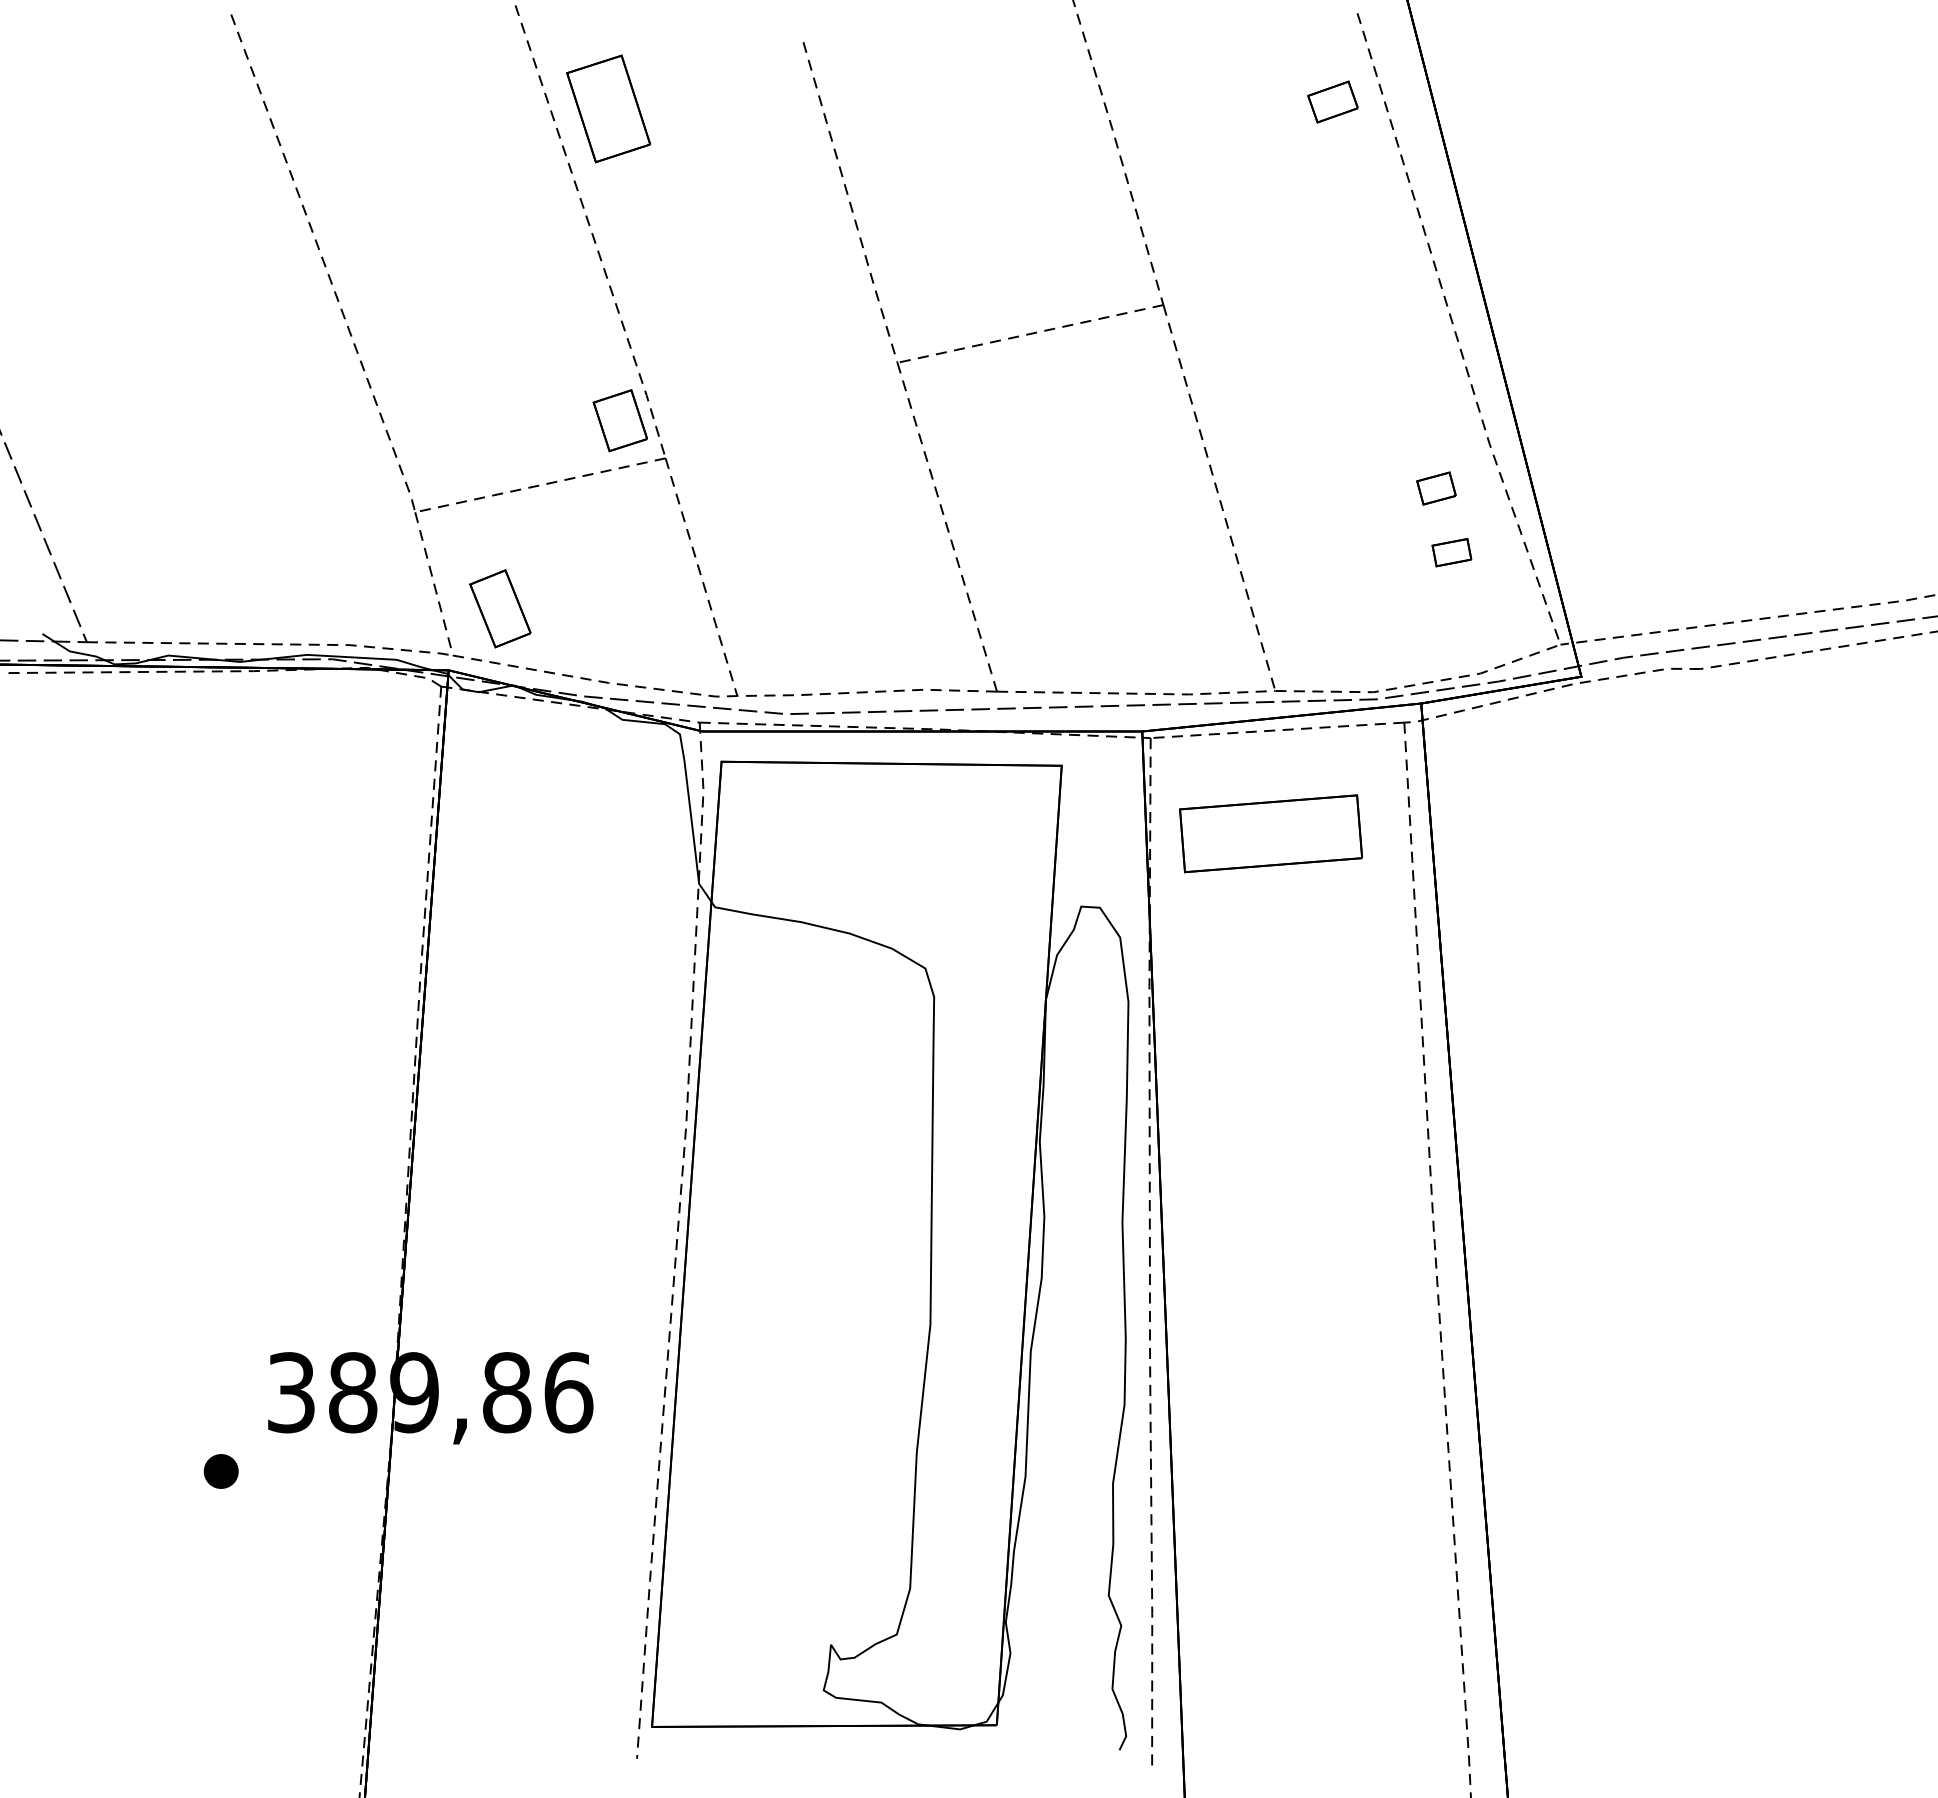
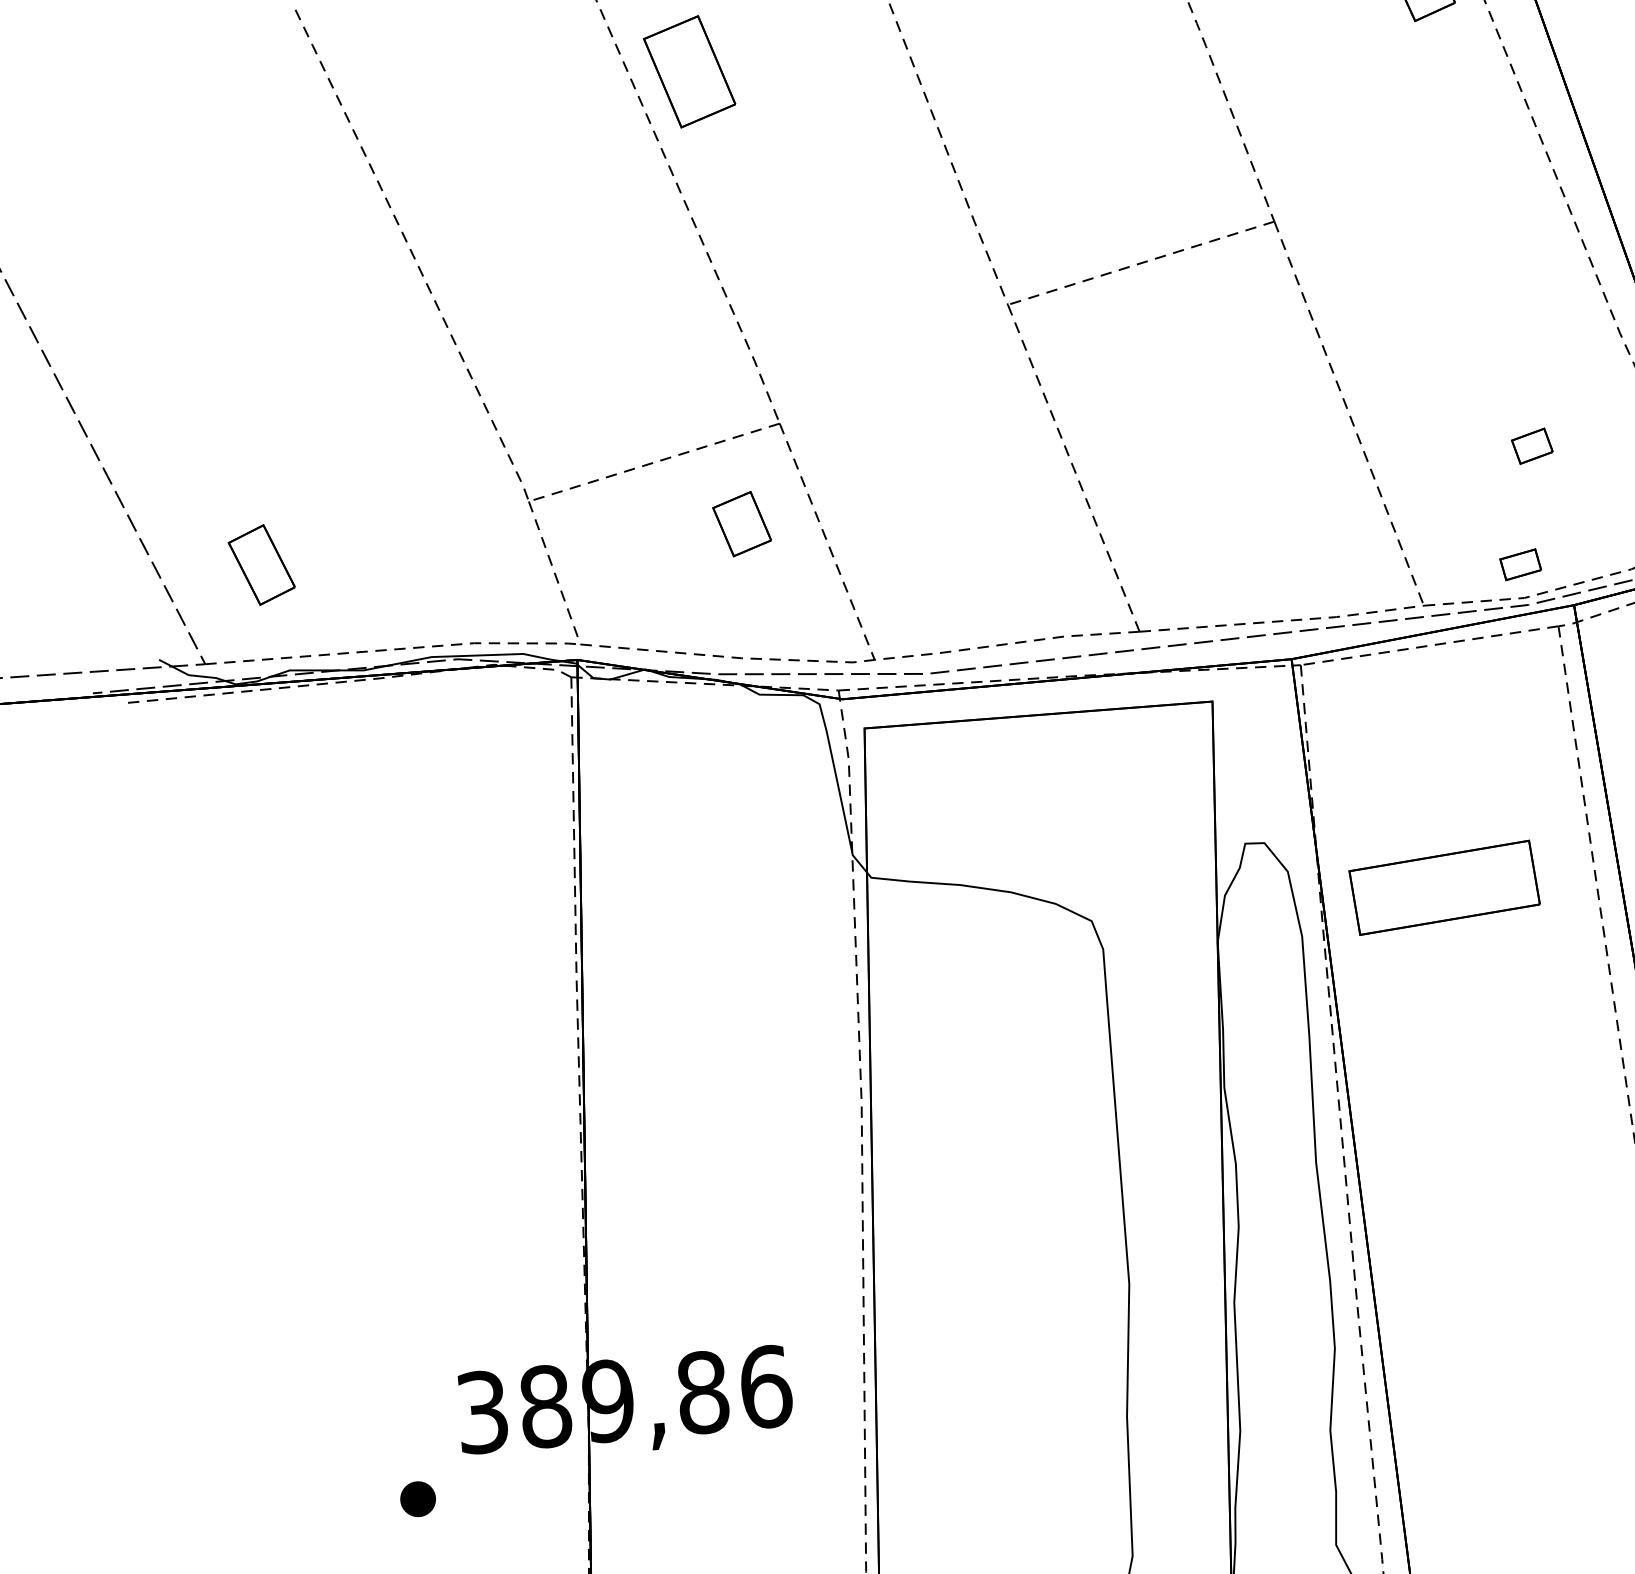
part: (619, 420) -> (741, 524), moved
part: (1436, 488) -> (1532, 446), moved
part: (1451, 552) -> (1520, 564), moved
part: (500, 608) -> (261, 564), moved
part: (1271, 833) -> (1445, 887), moved

